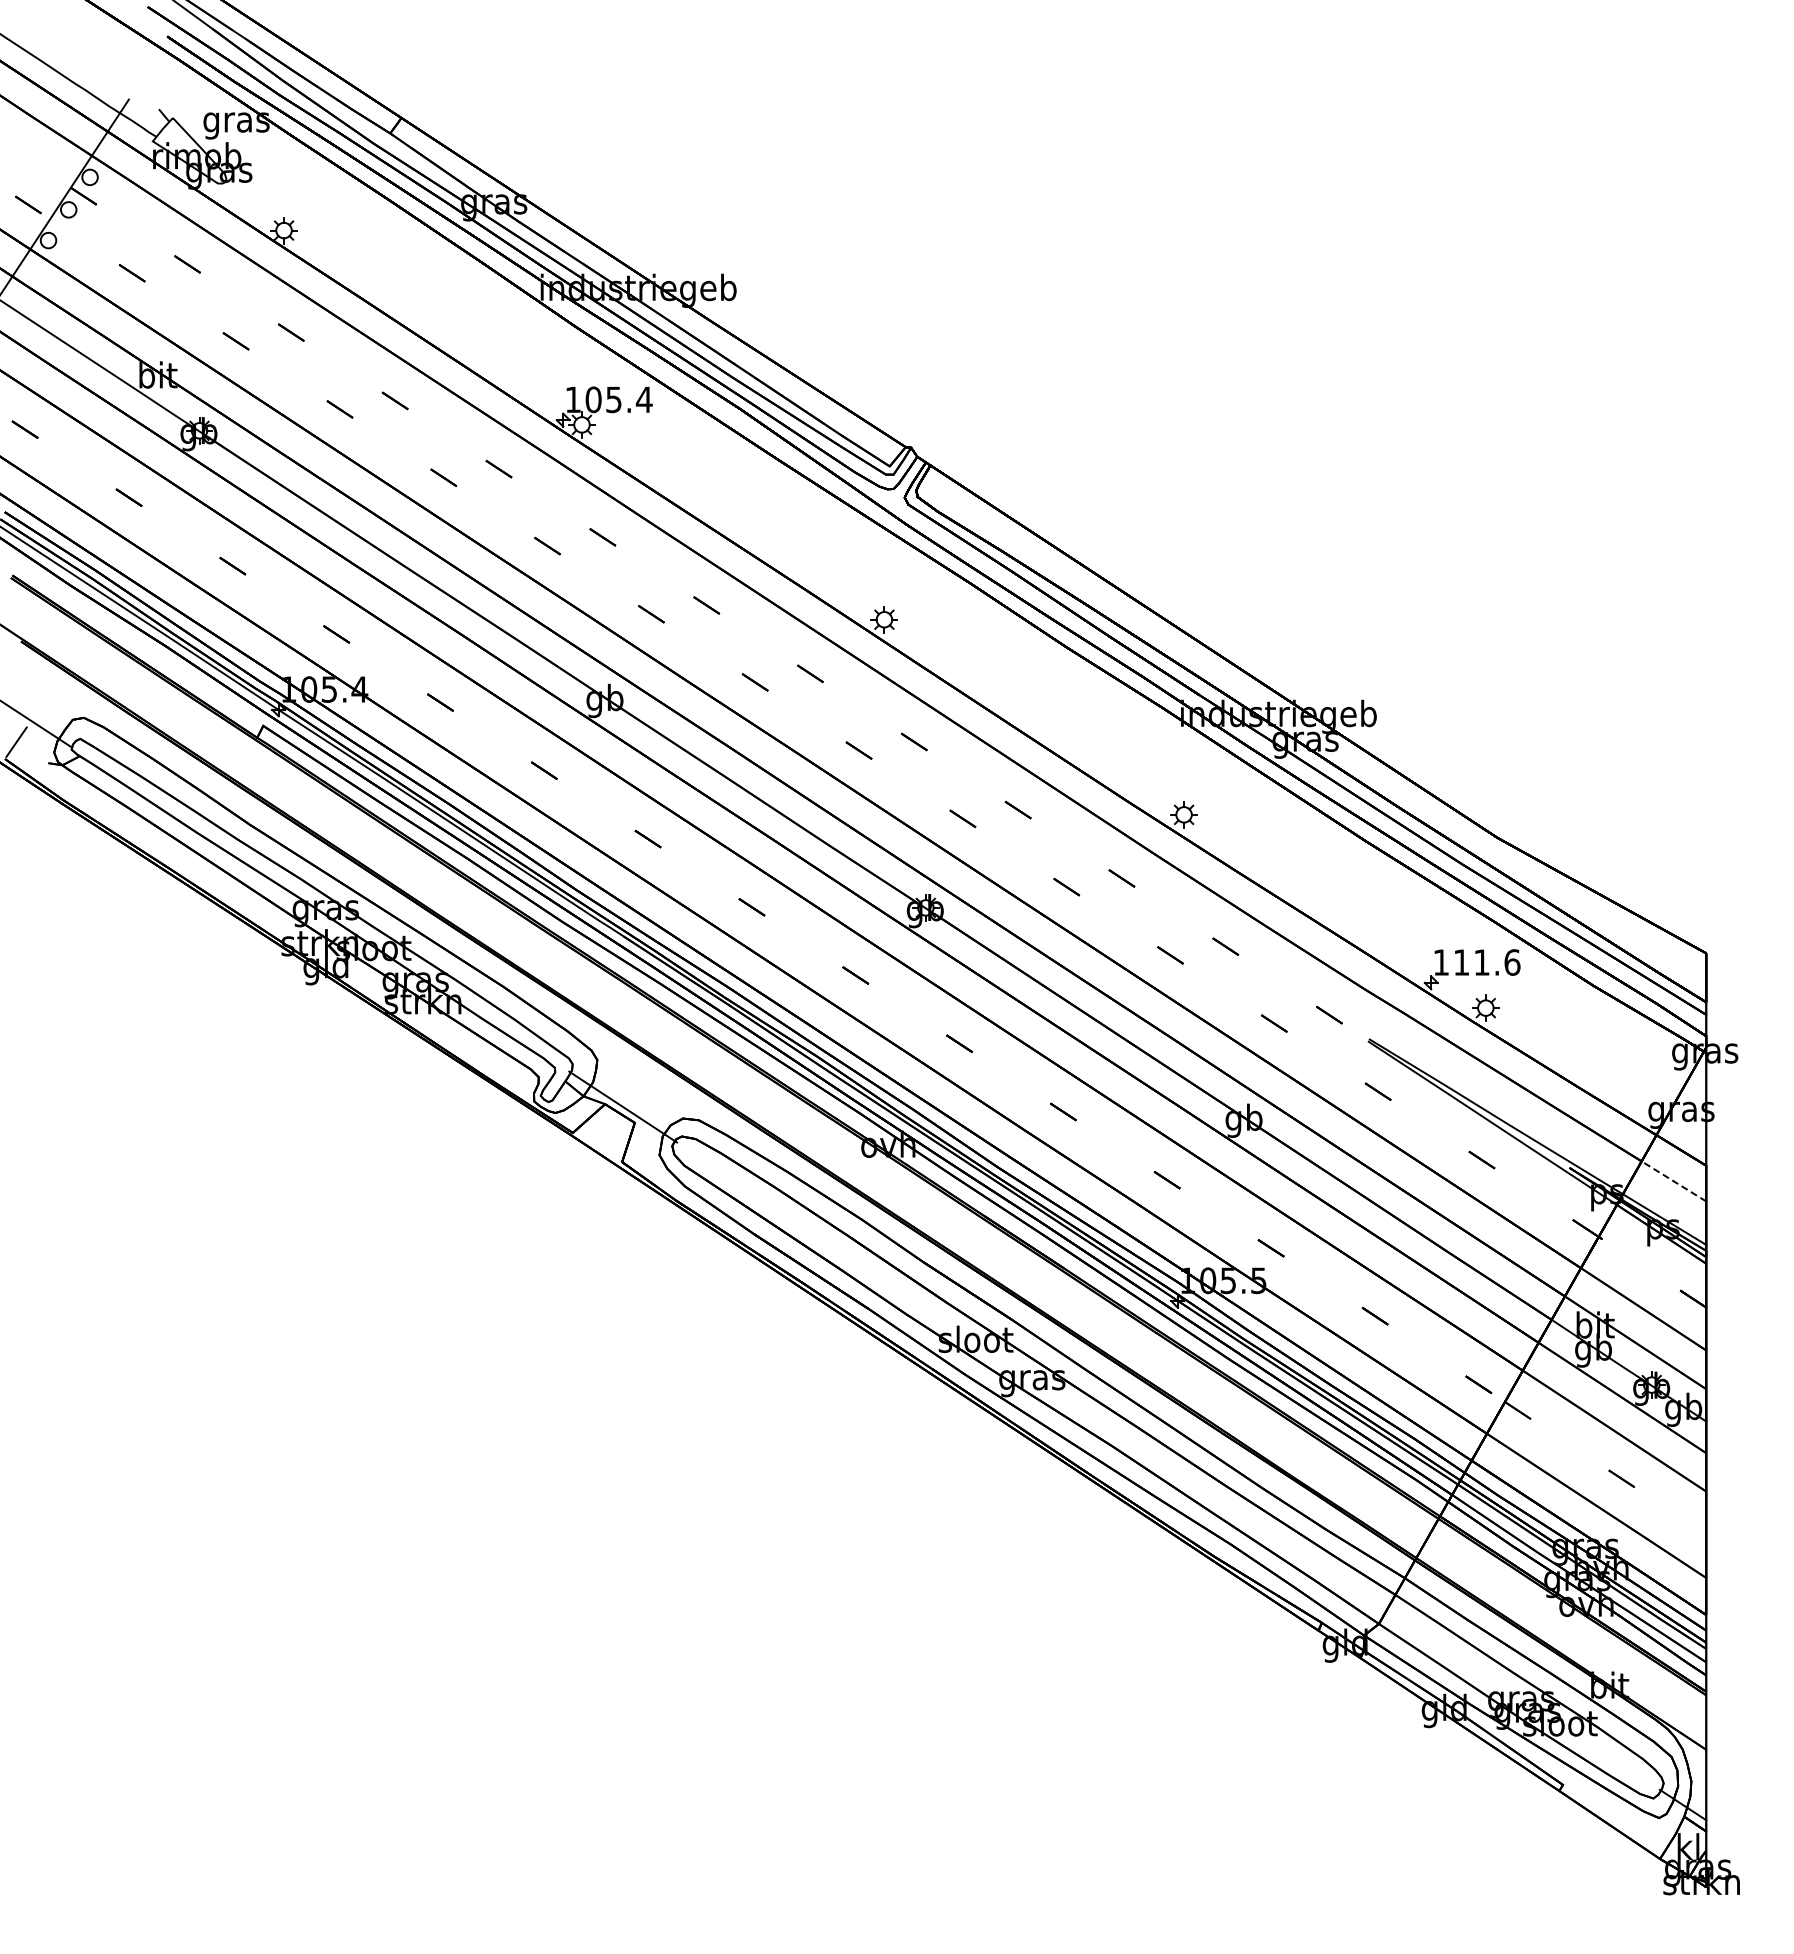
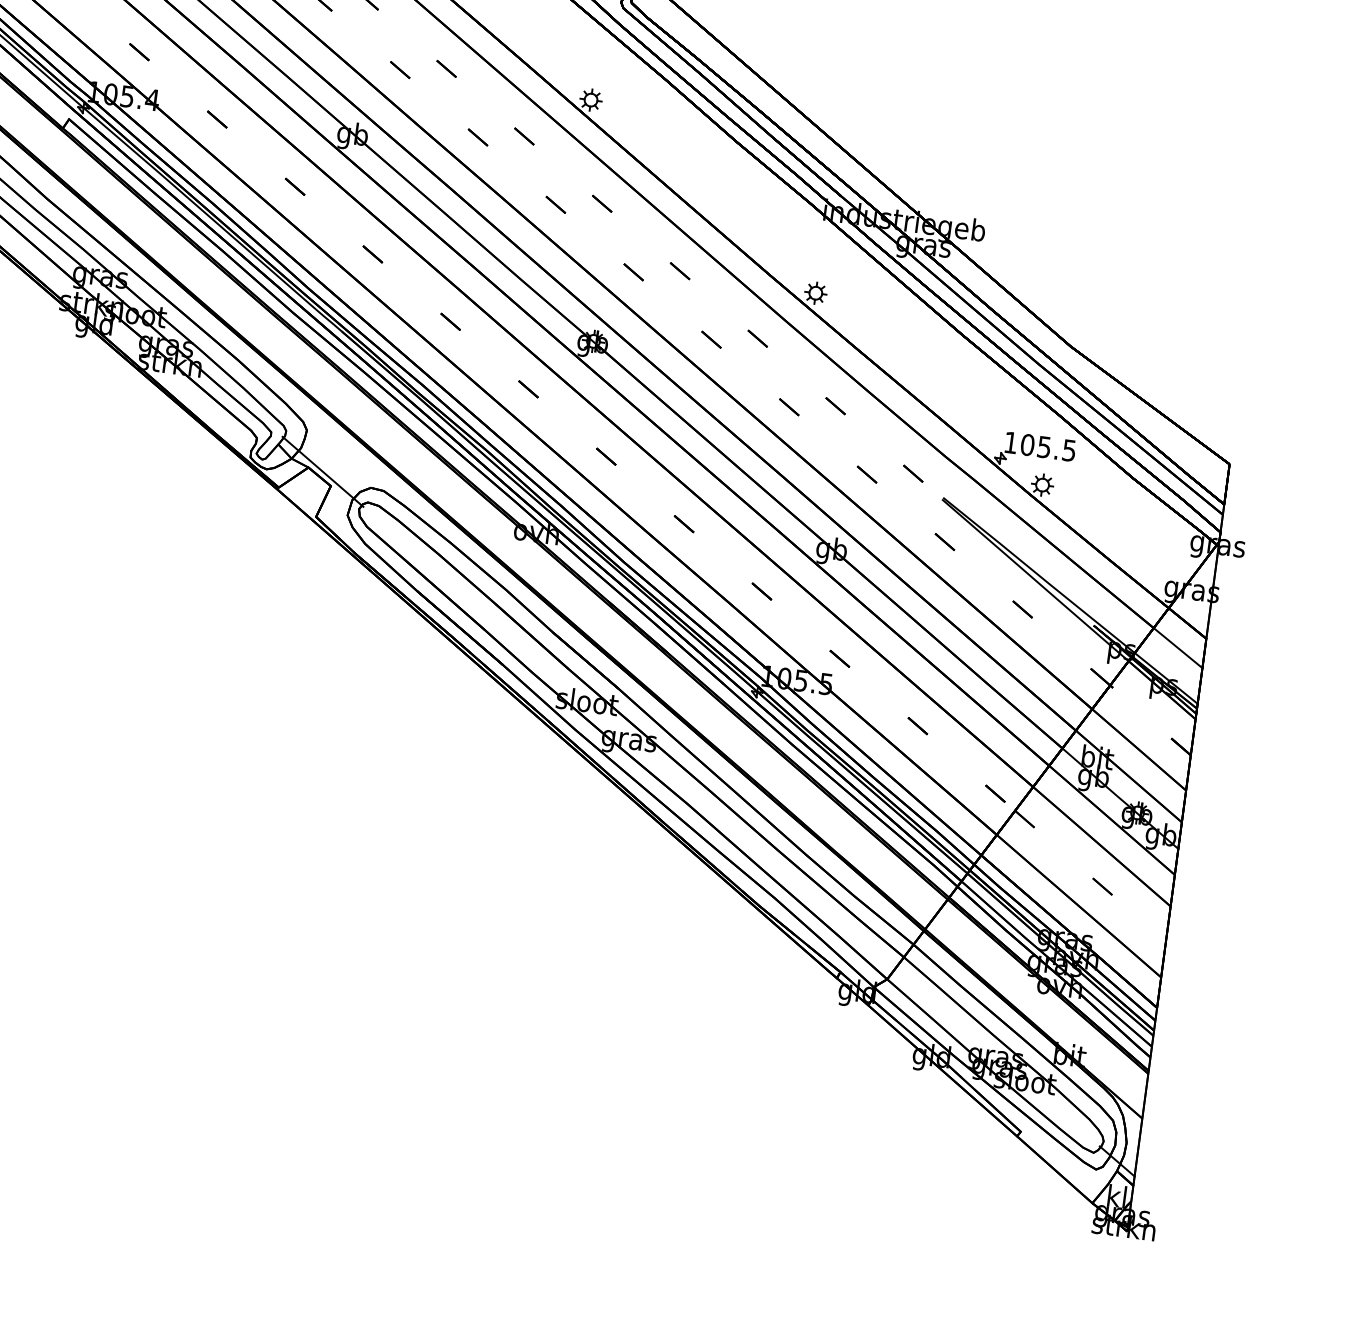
text: (1486, 962) -> (1048, 447), 111.6 -> 105.5
line: (1673, 1181) -> (1177, 648), dashed -> solid

